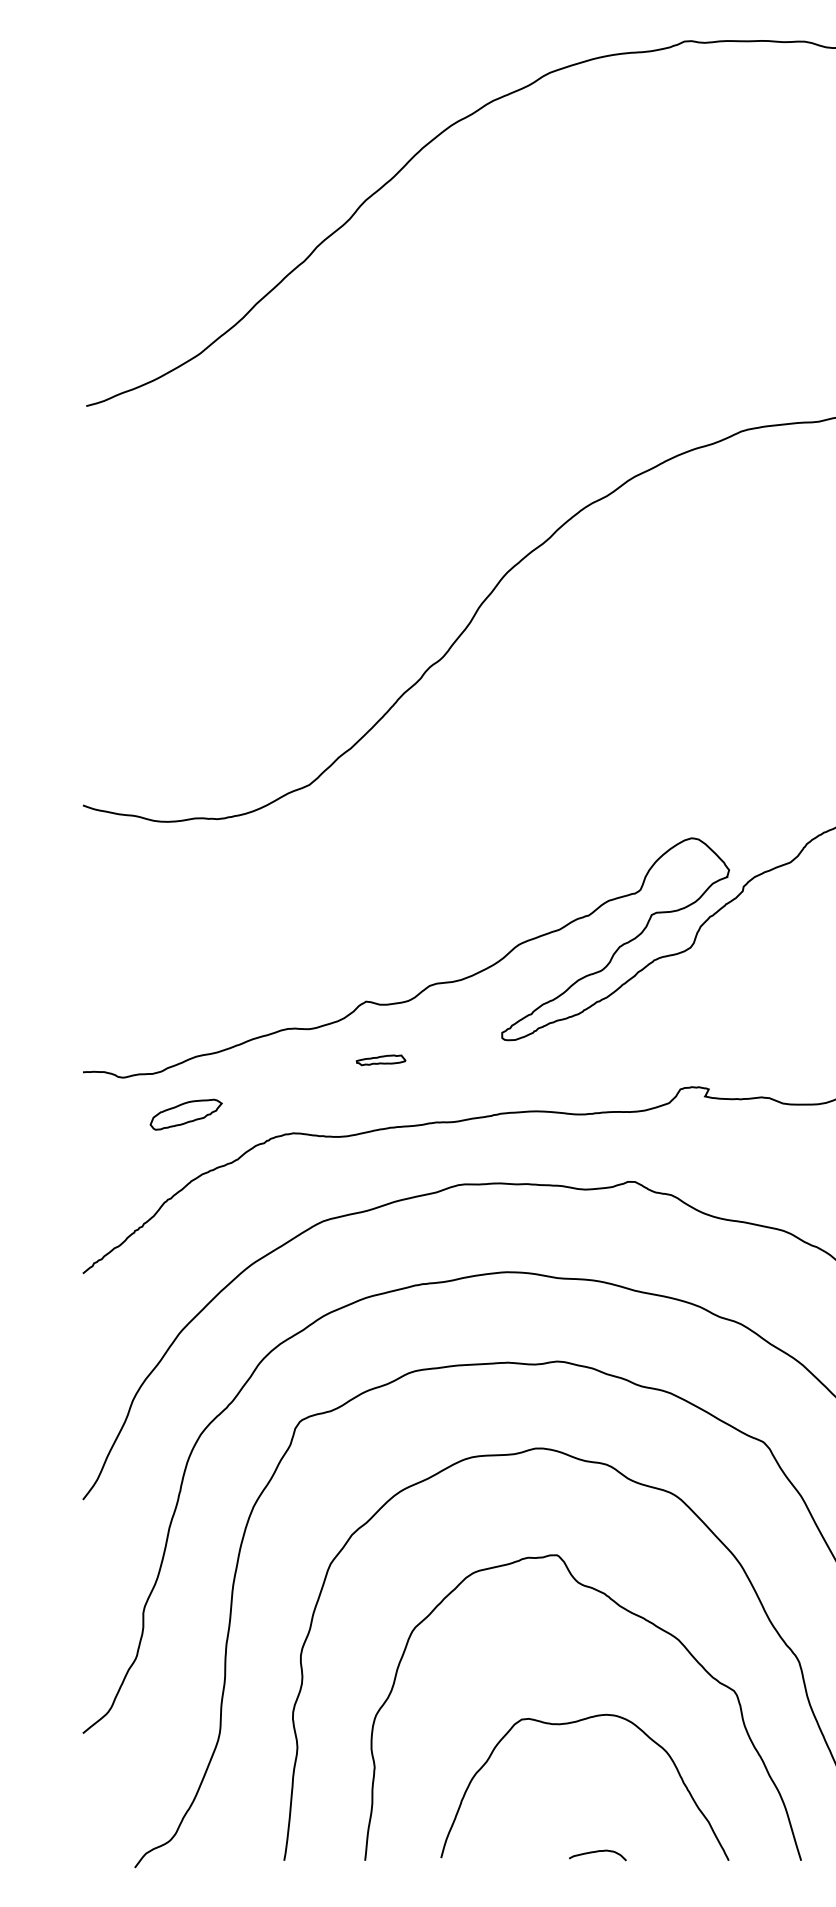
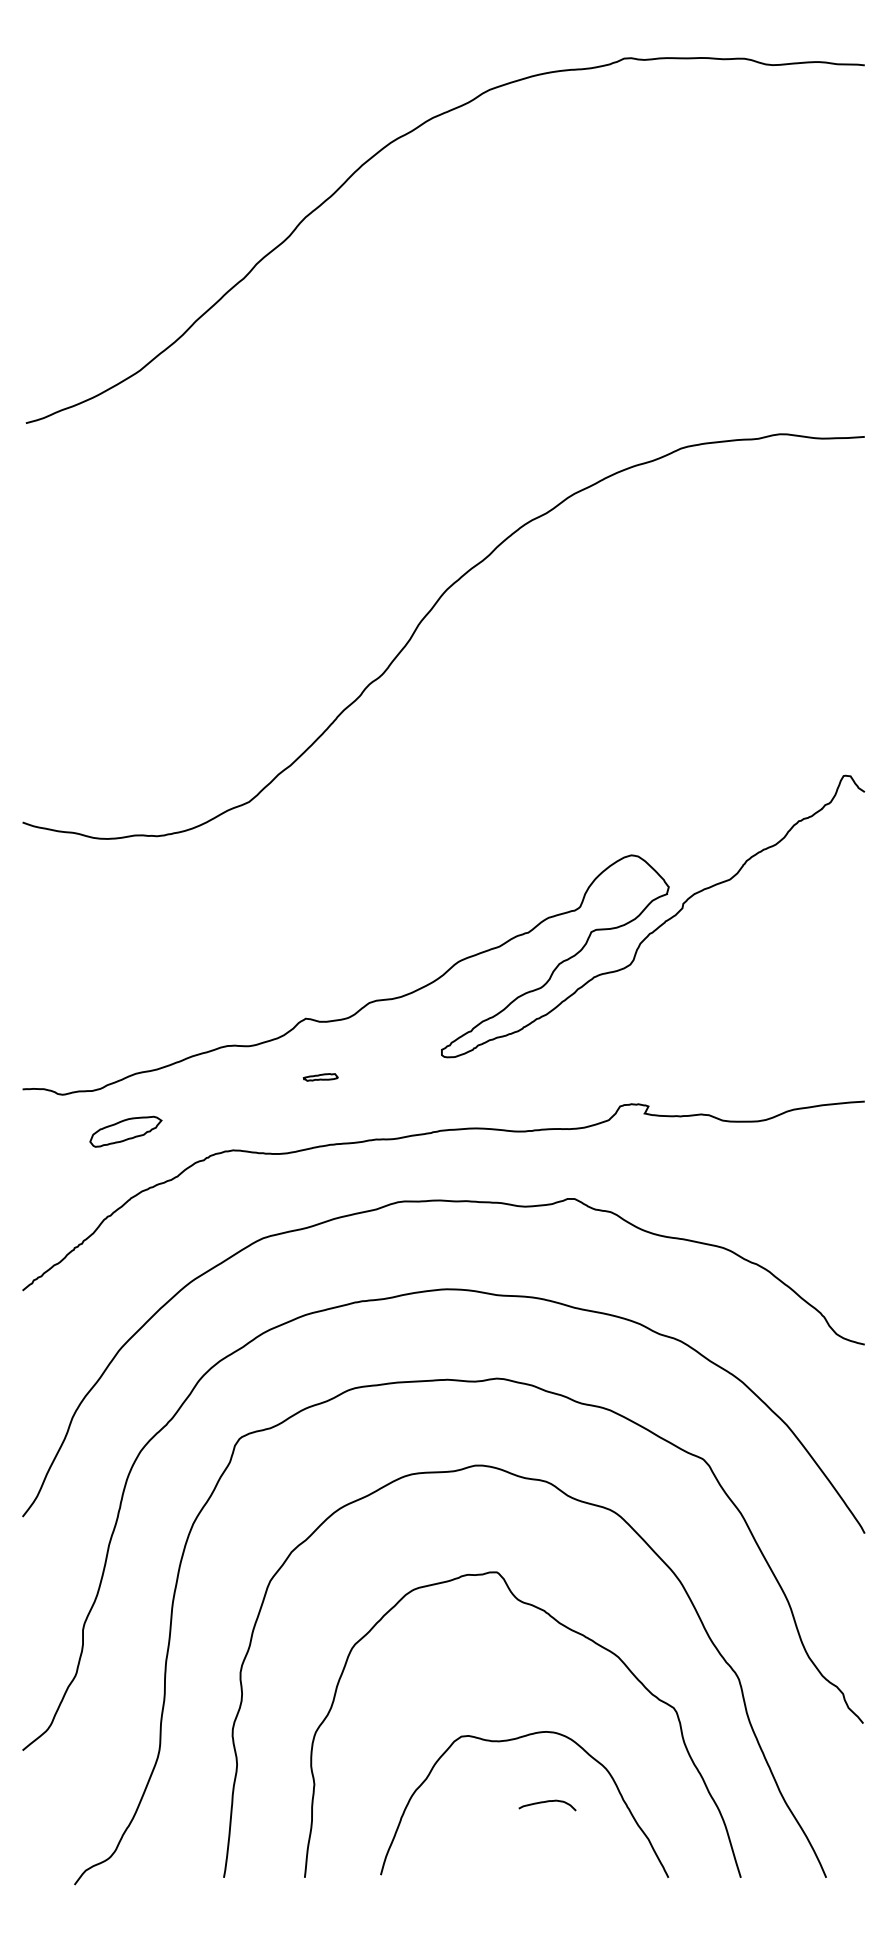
part: (380, 1060) -> (320, 1077), size x0.7
curve: (597, 1852) -> (547, 1802), moved

